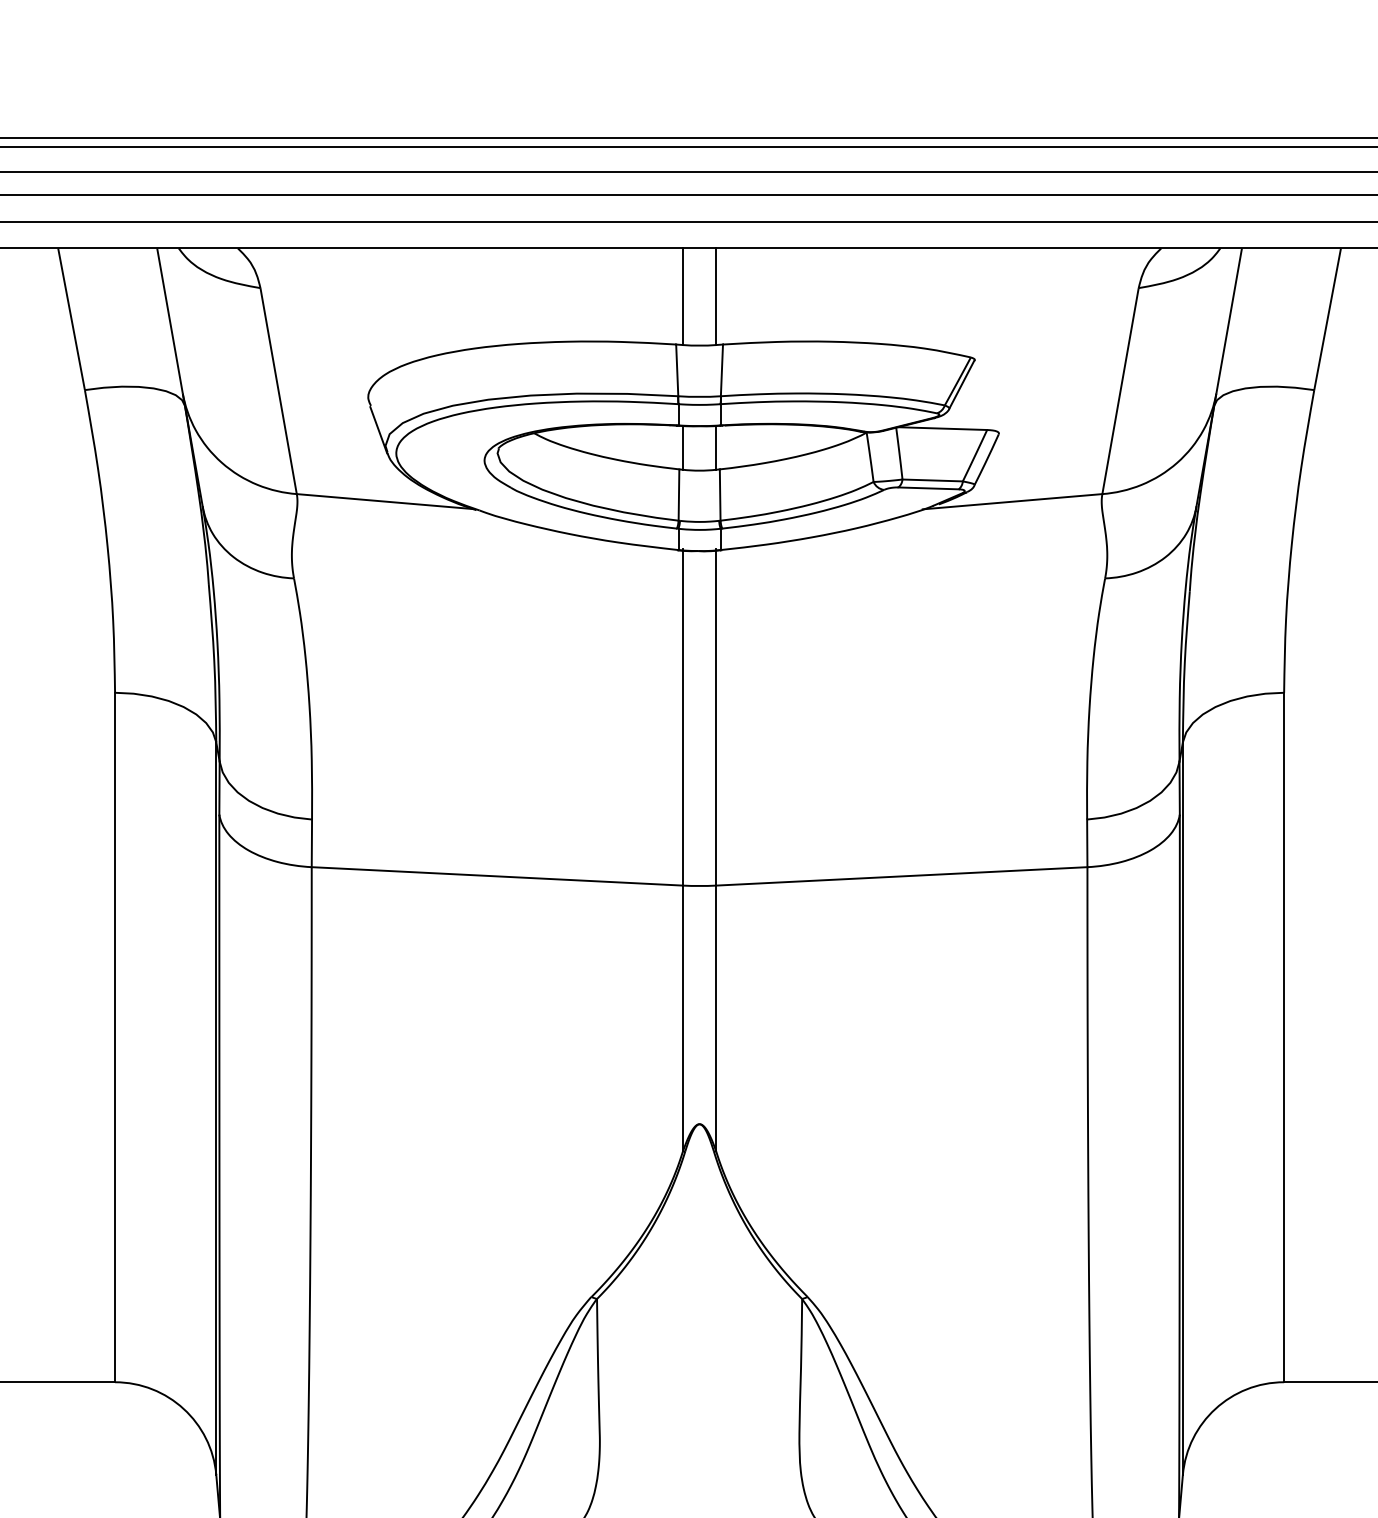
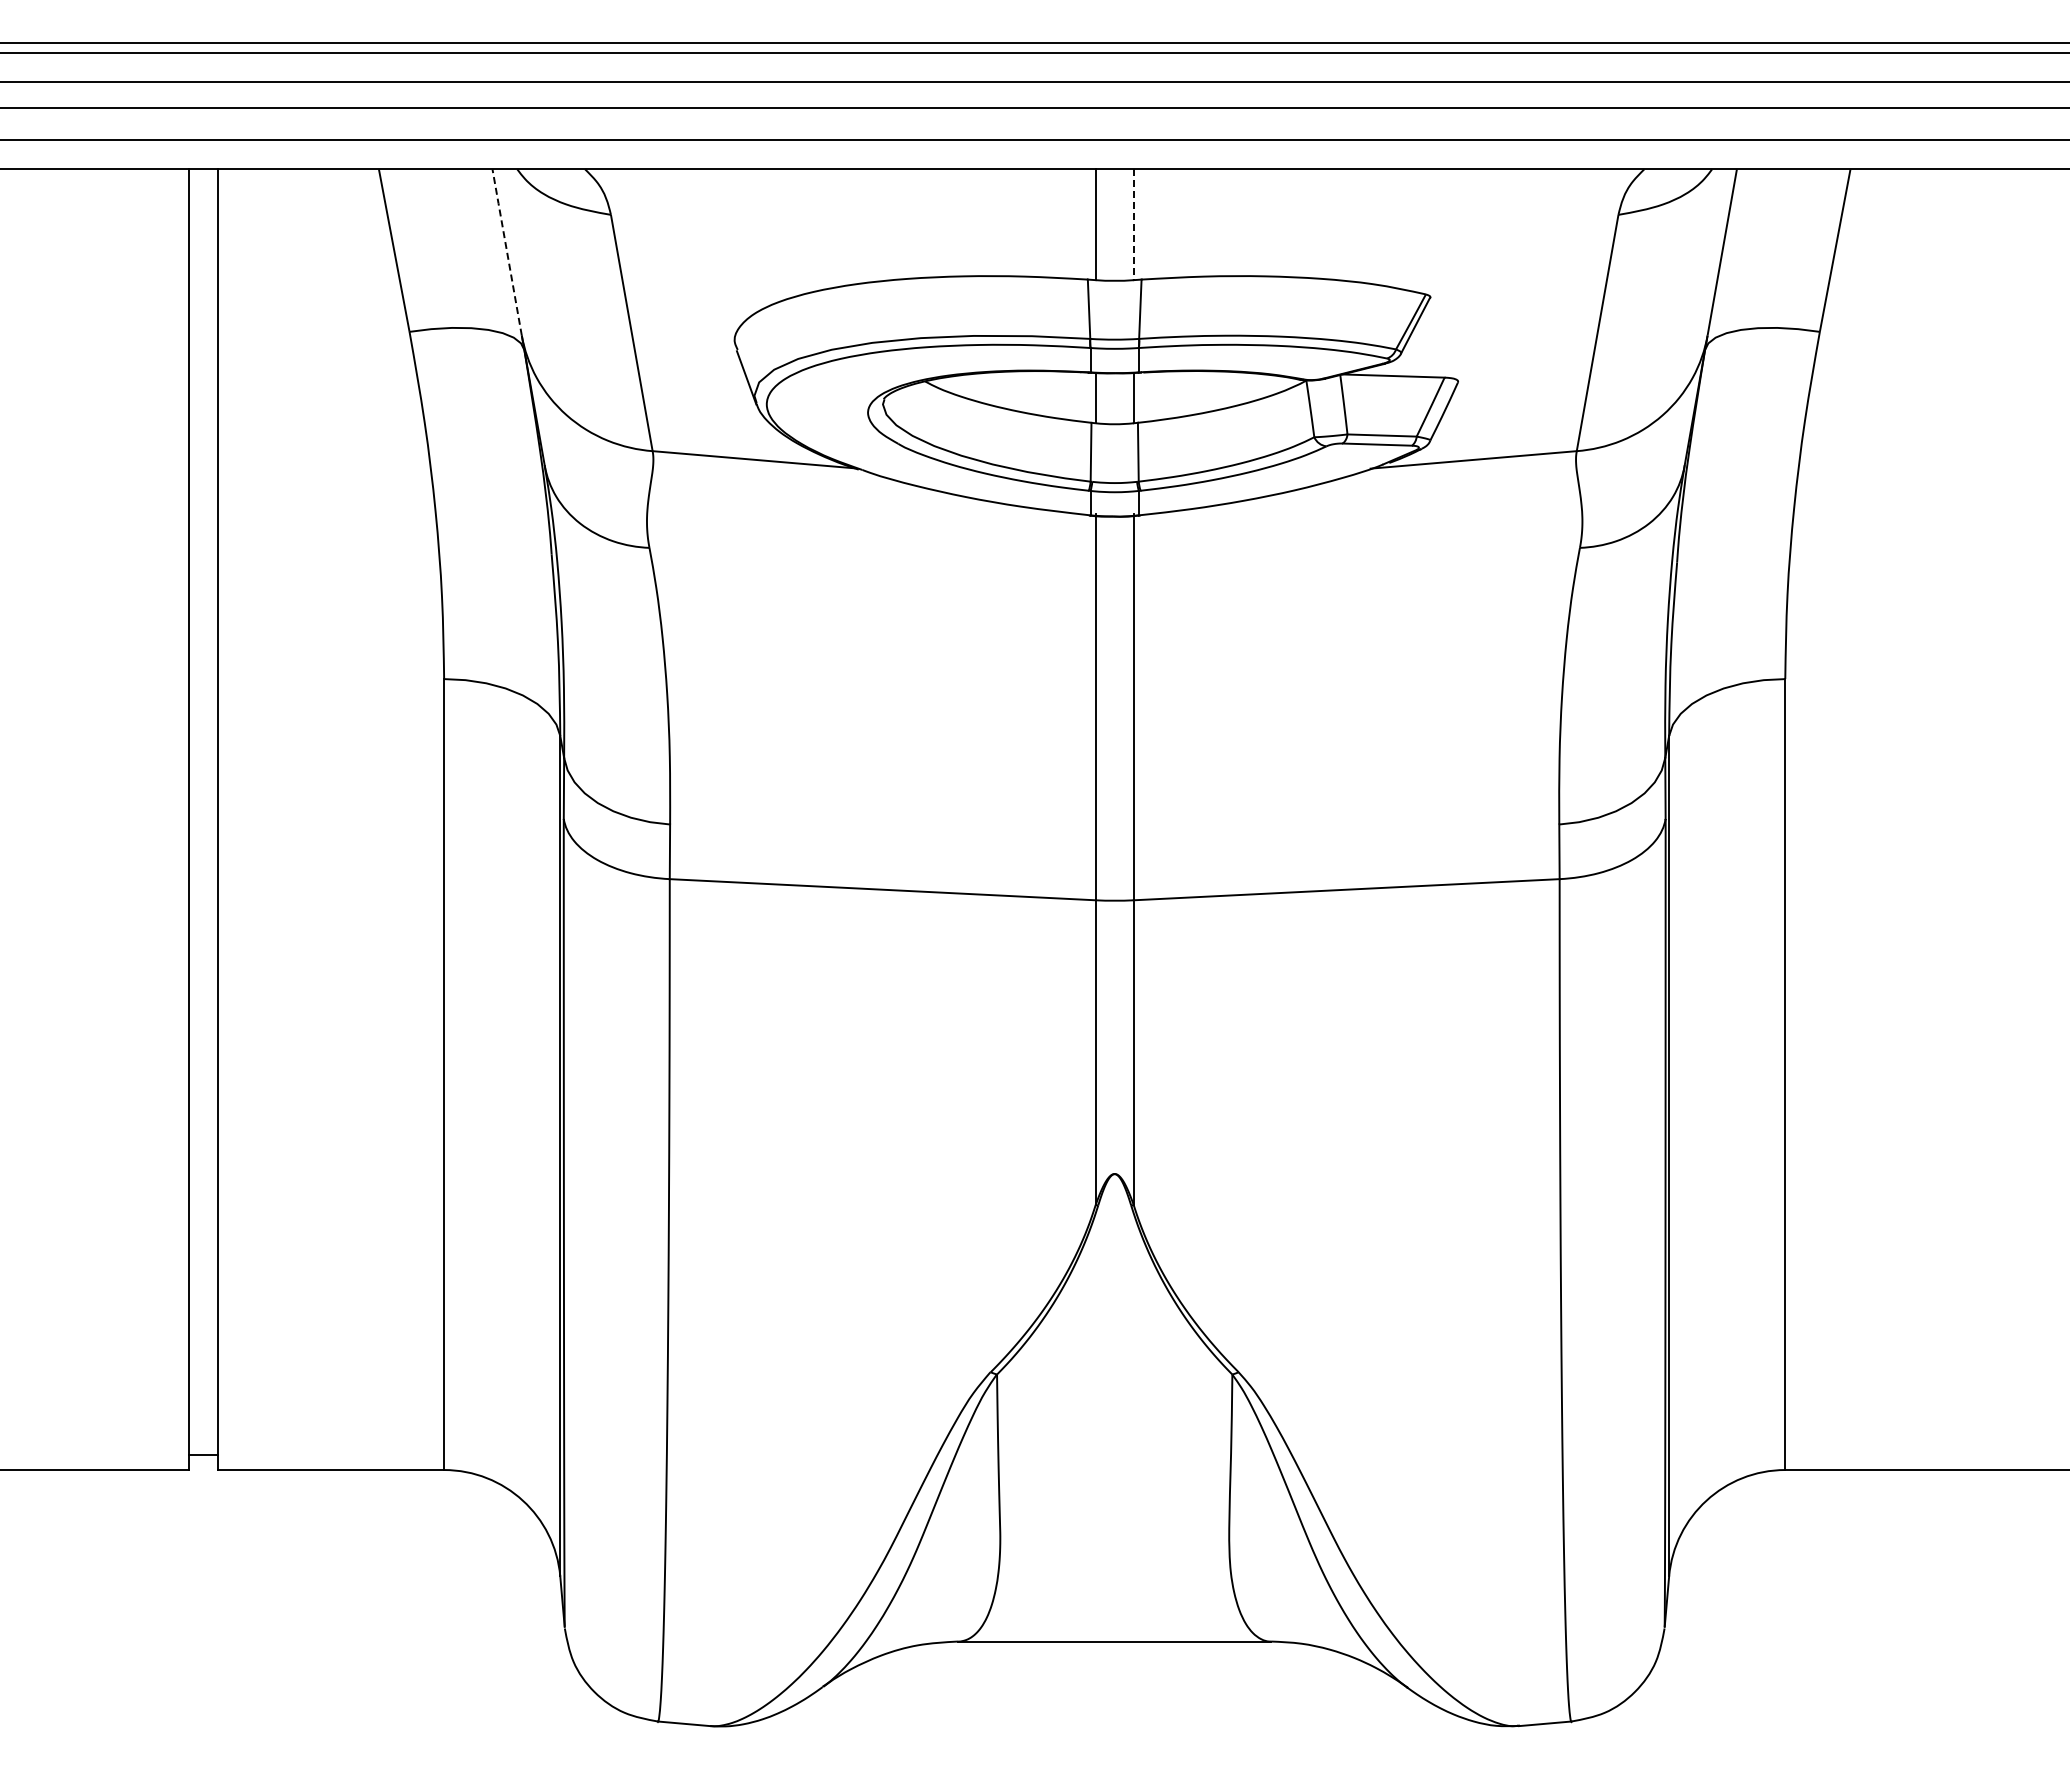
line: (715, 297) -> (1133, 225), solid -> dashed
line: (169, 320) -> (506, 251), solid -> dashed

